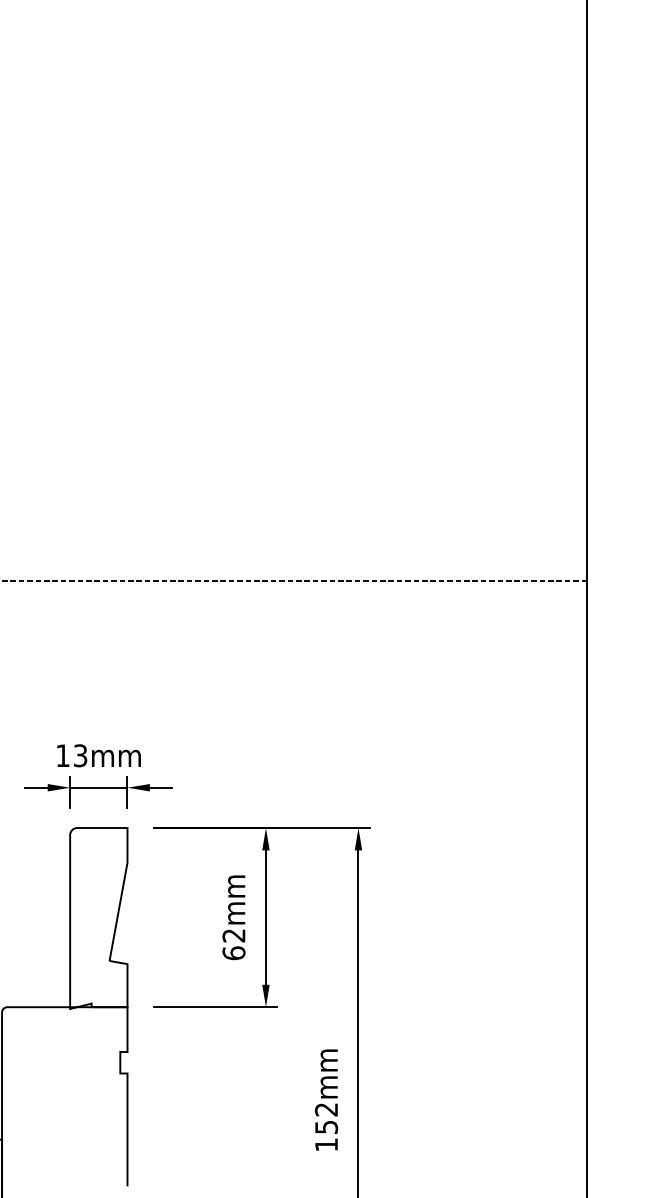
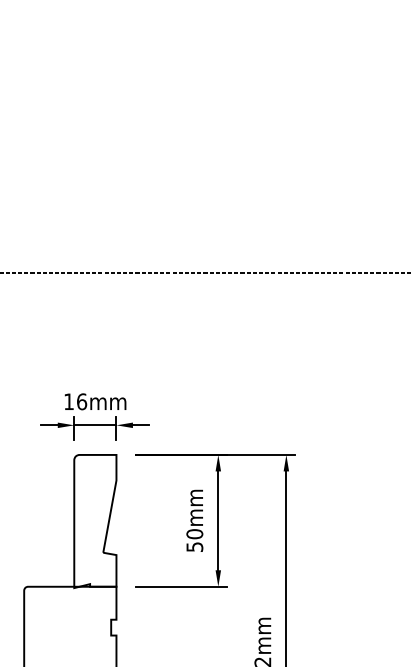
text: (80, 755) -> (81, 401), 13mm -> 16mm
text: (233, 944) -> (194, 540), 62mm -> 50mm

